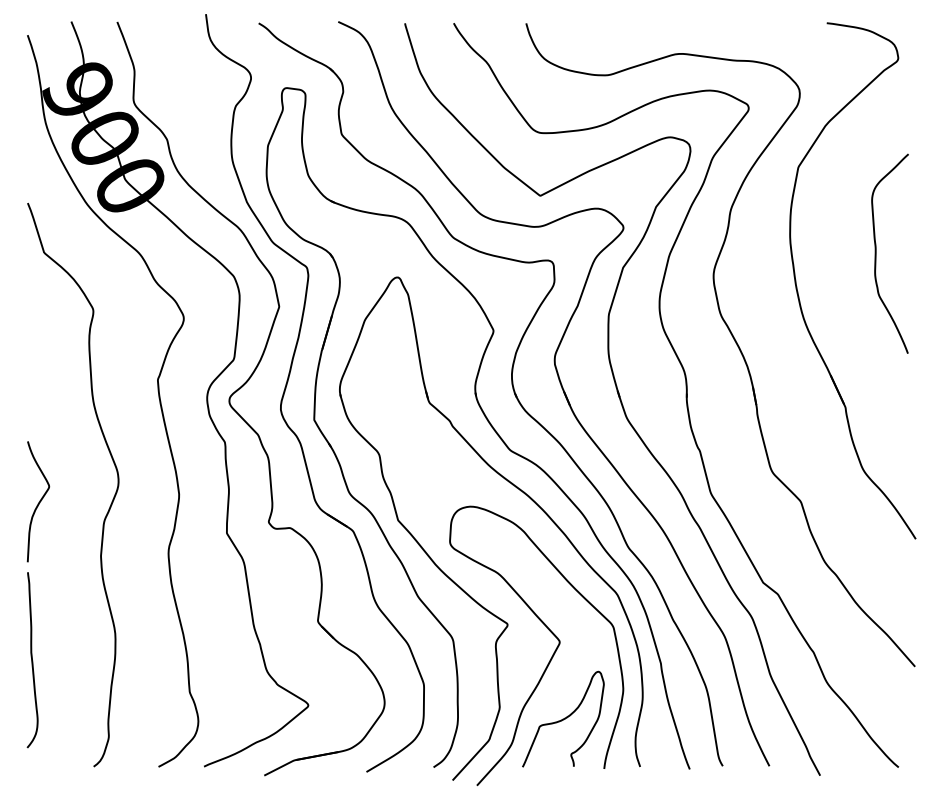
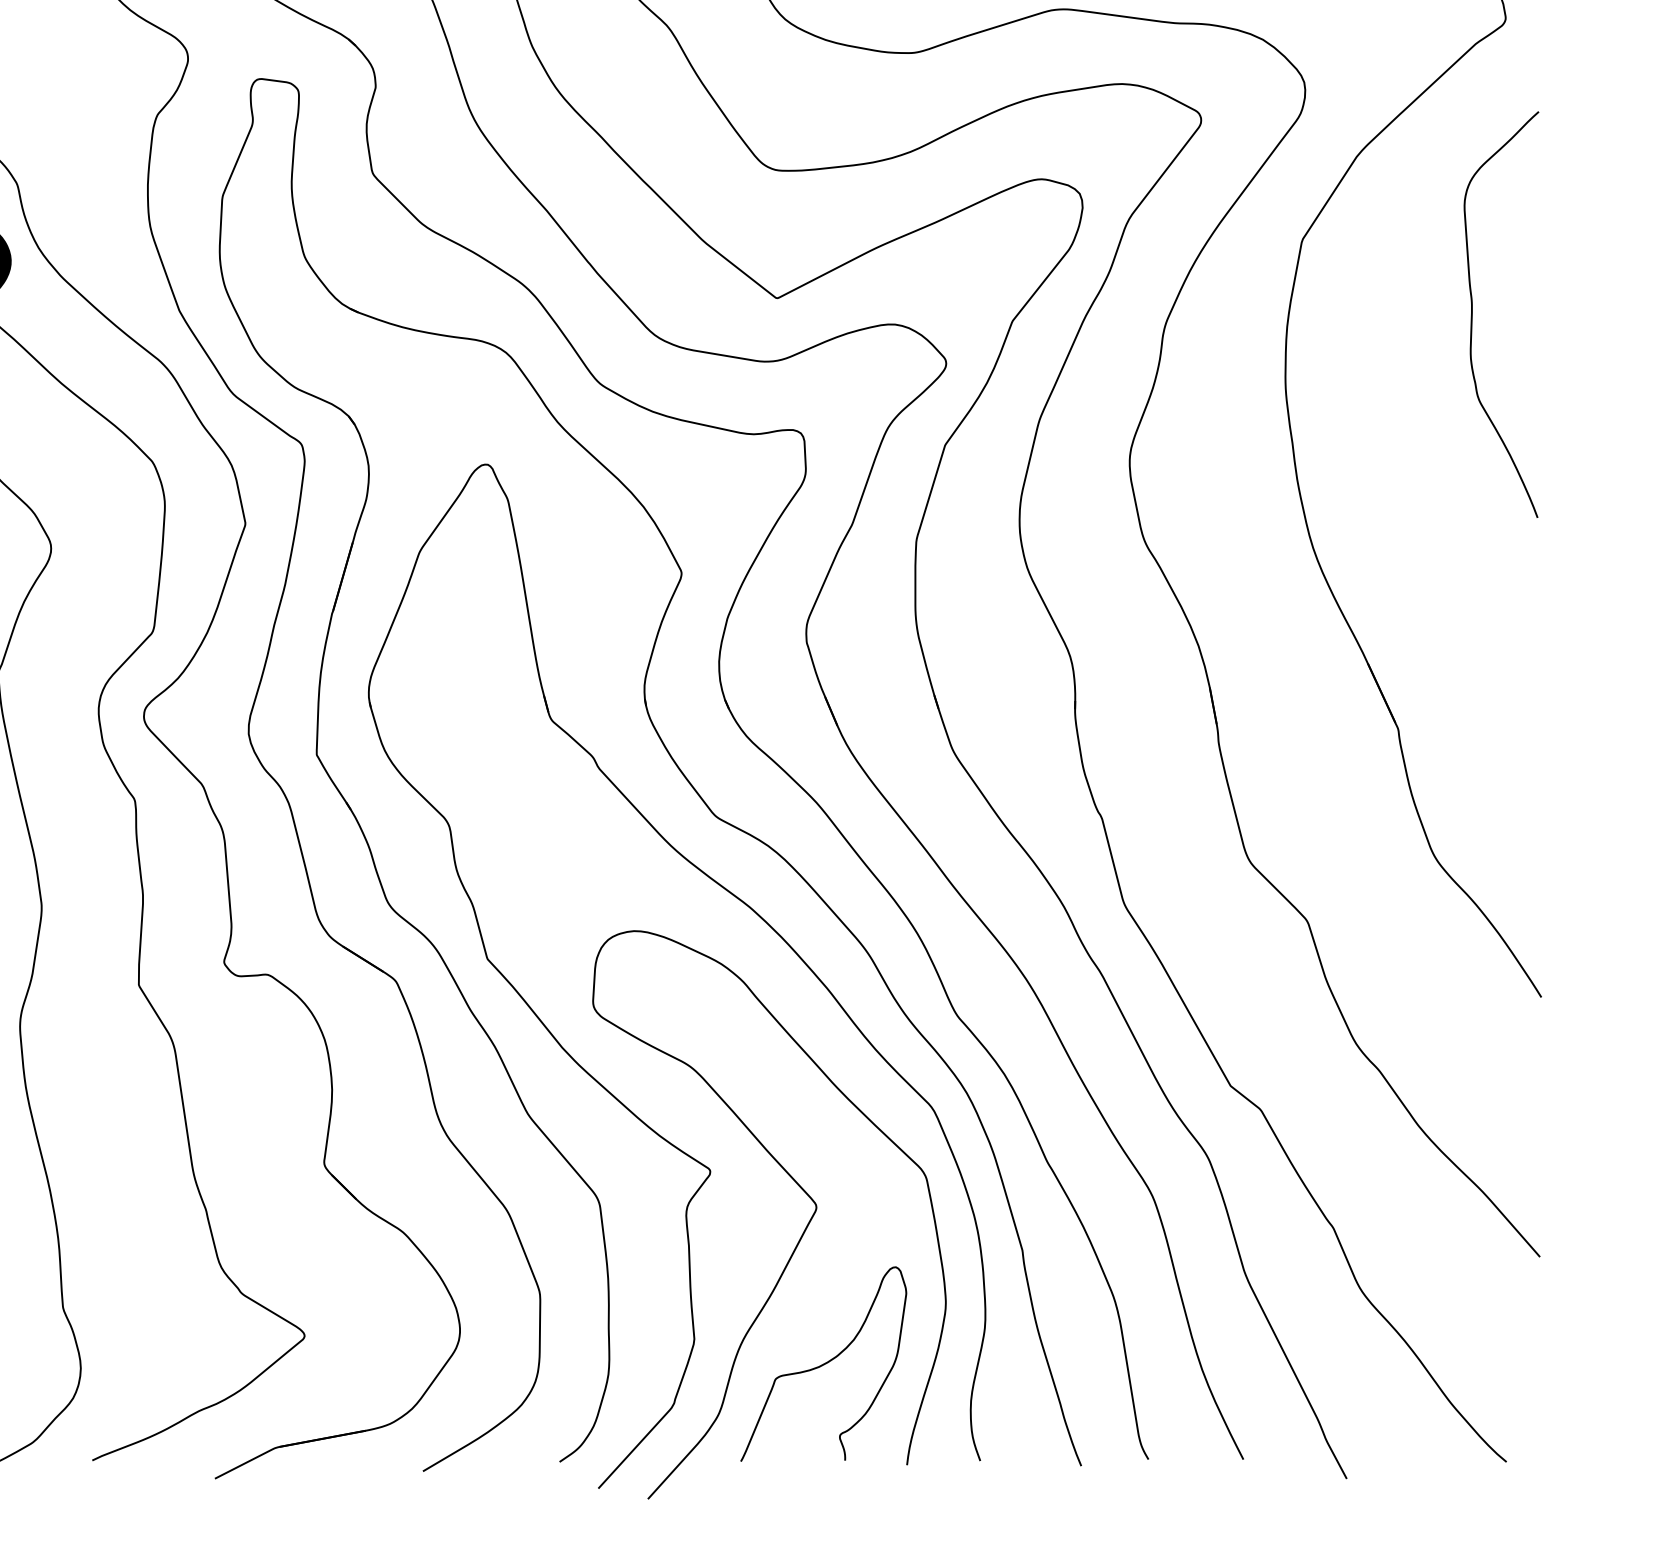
curve: (876, 253) -> (1473, 313), moved

